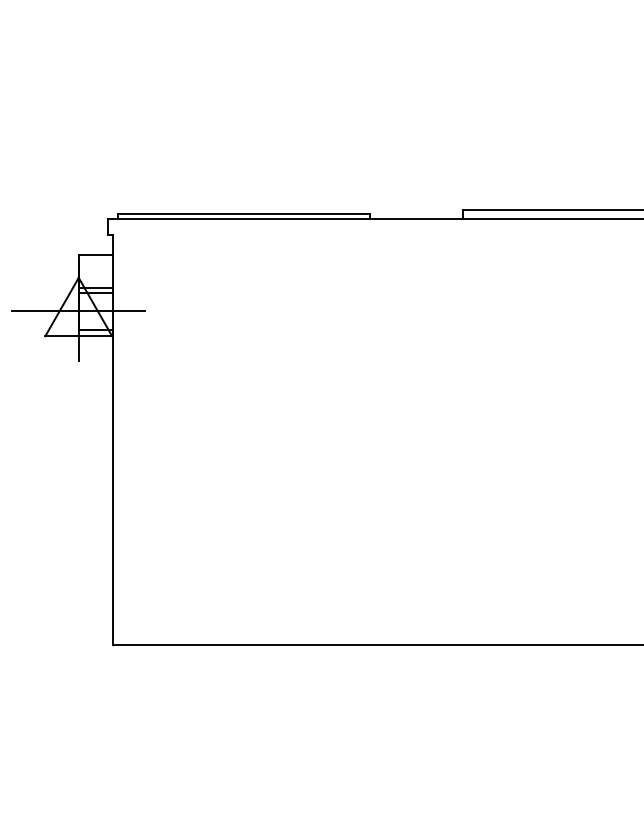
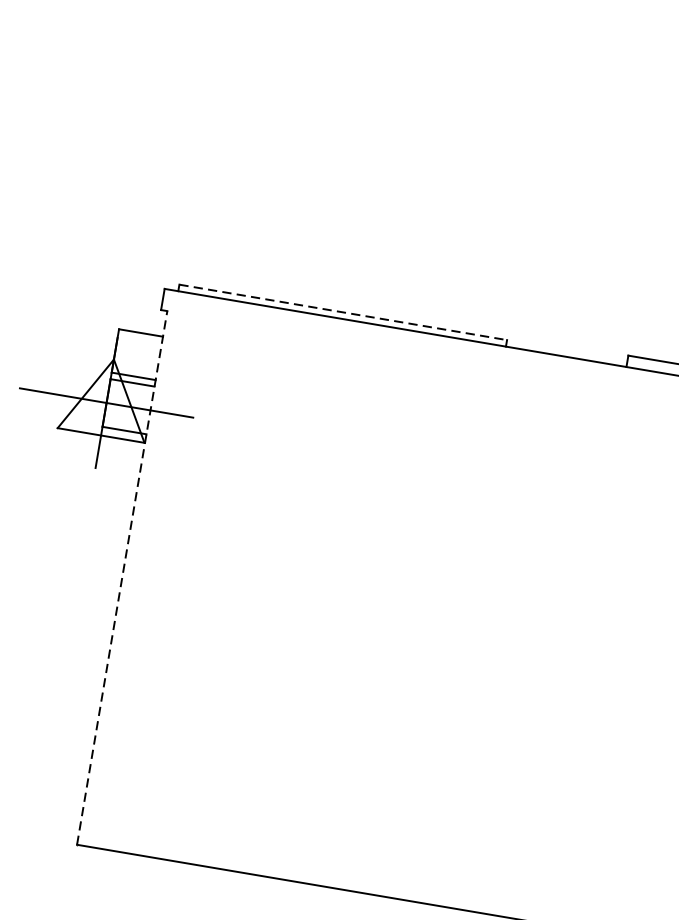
line: (244, 213) -> (343, 312), solid -> dashed
line: (112, 439) -> (122, 577), solid -> dashed

